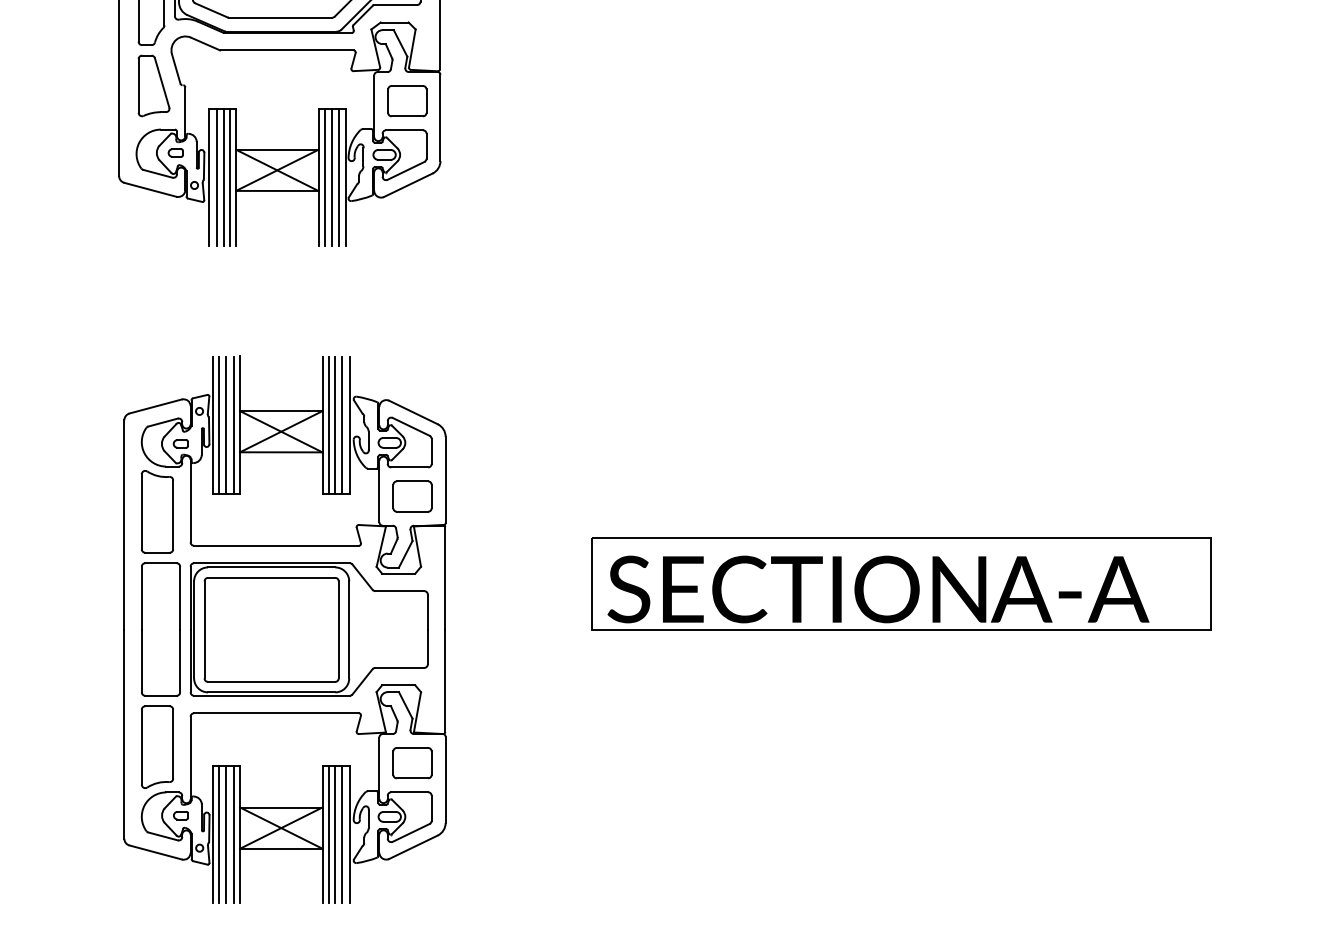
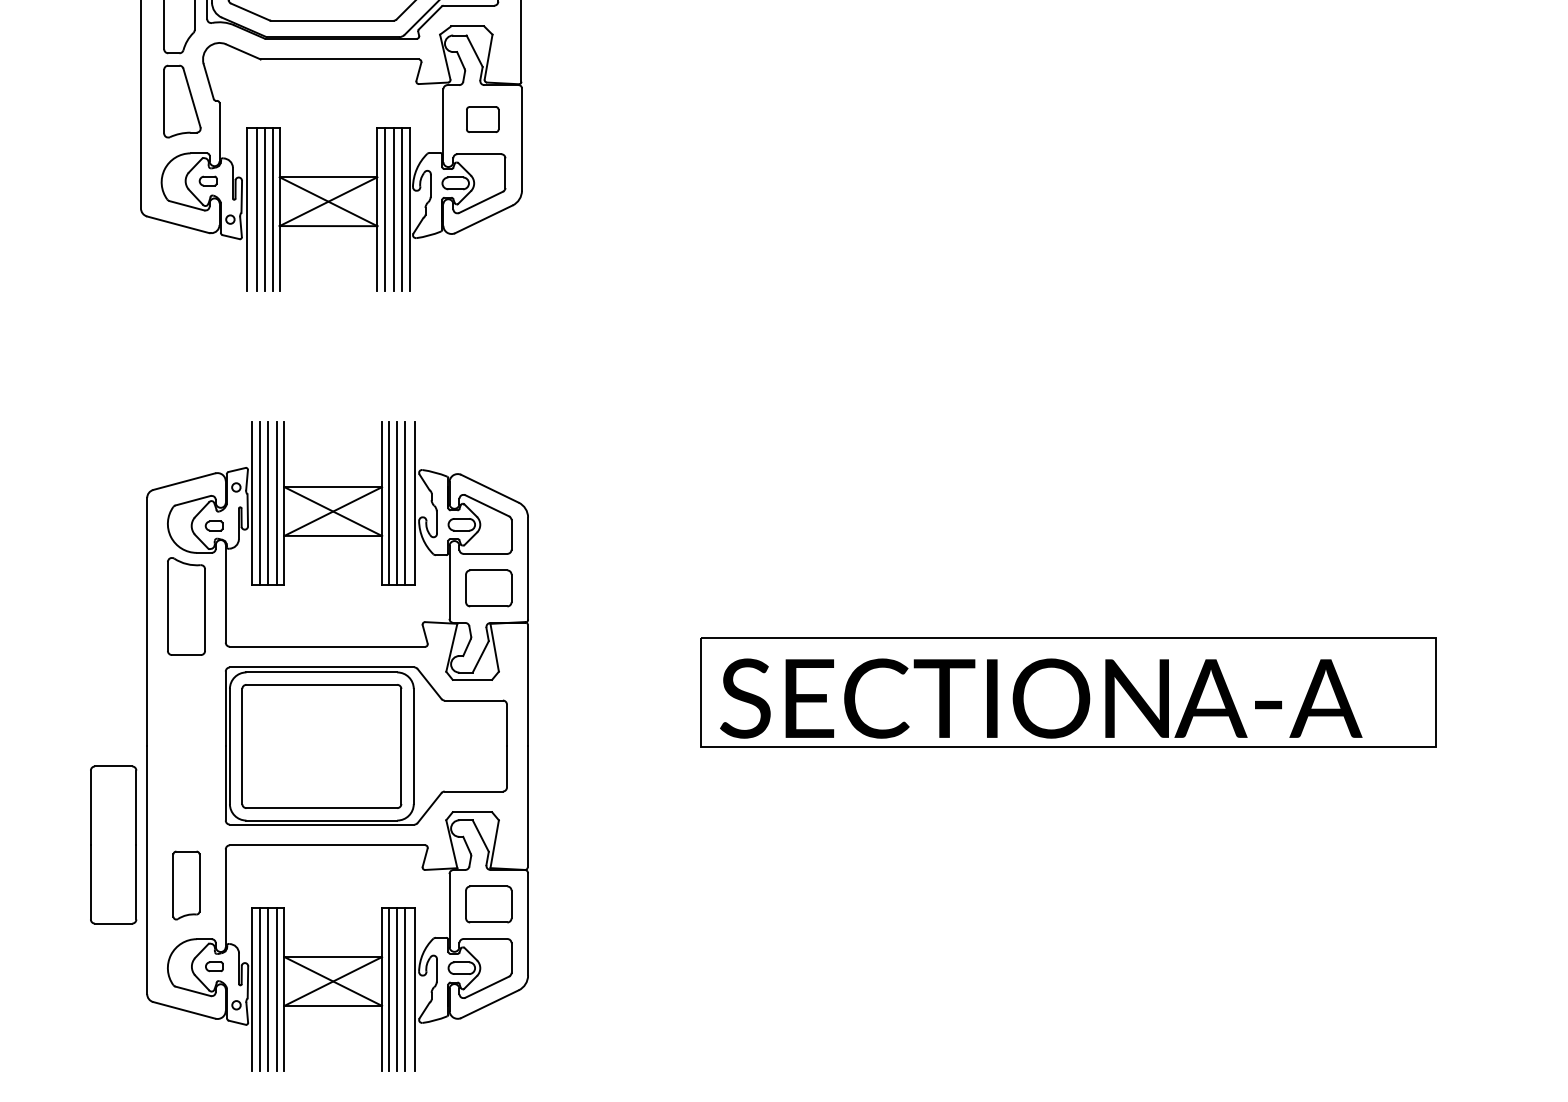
part: (407, 101) -> (482, 119), size x0.7
part: (160, 629) -> (113, 844), moved
part: (157, 747) -> (186, 885), size x0.7

